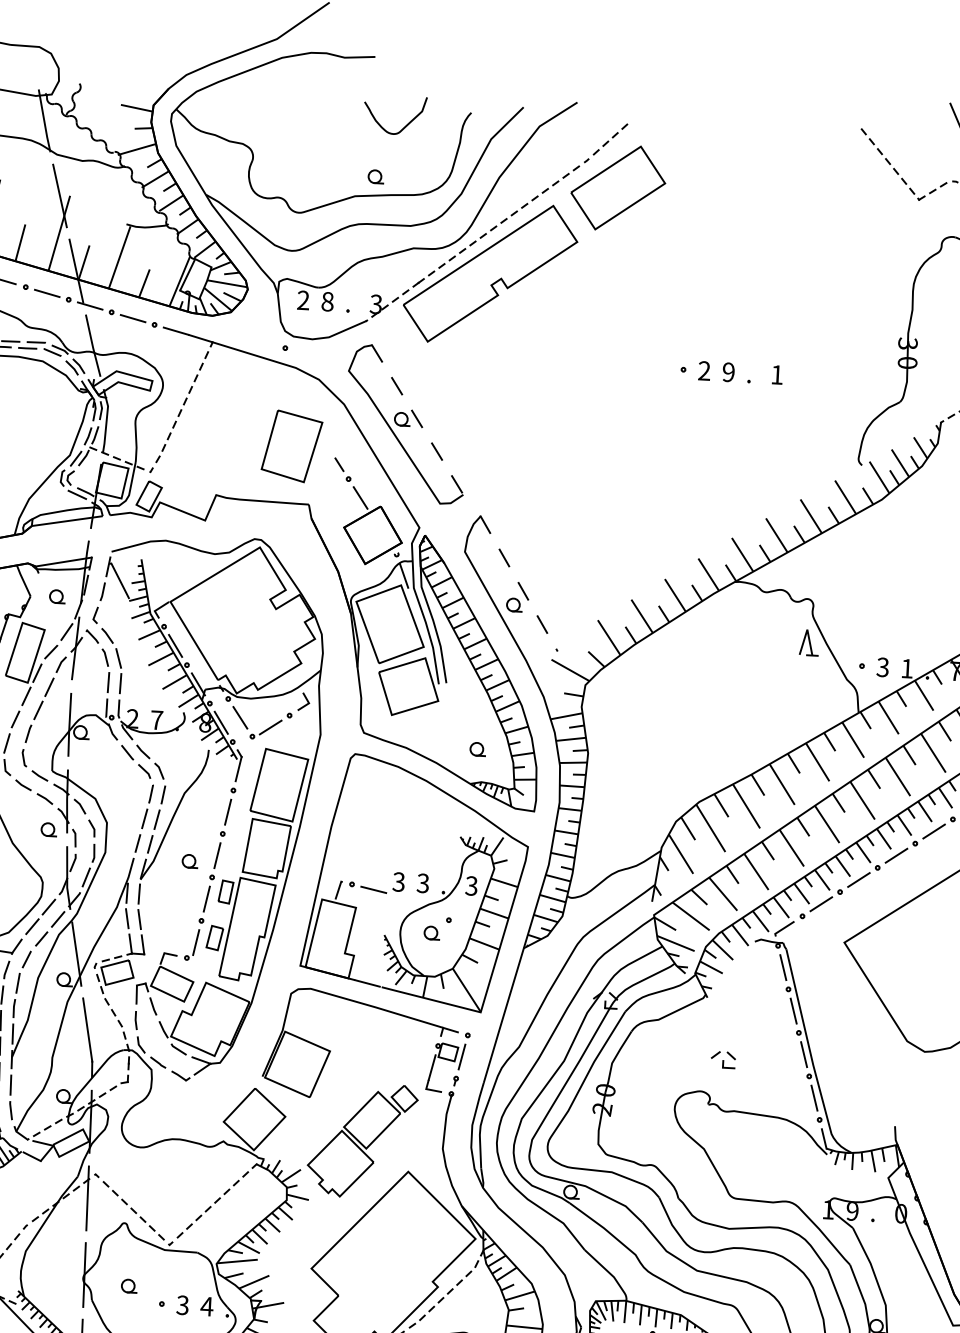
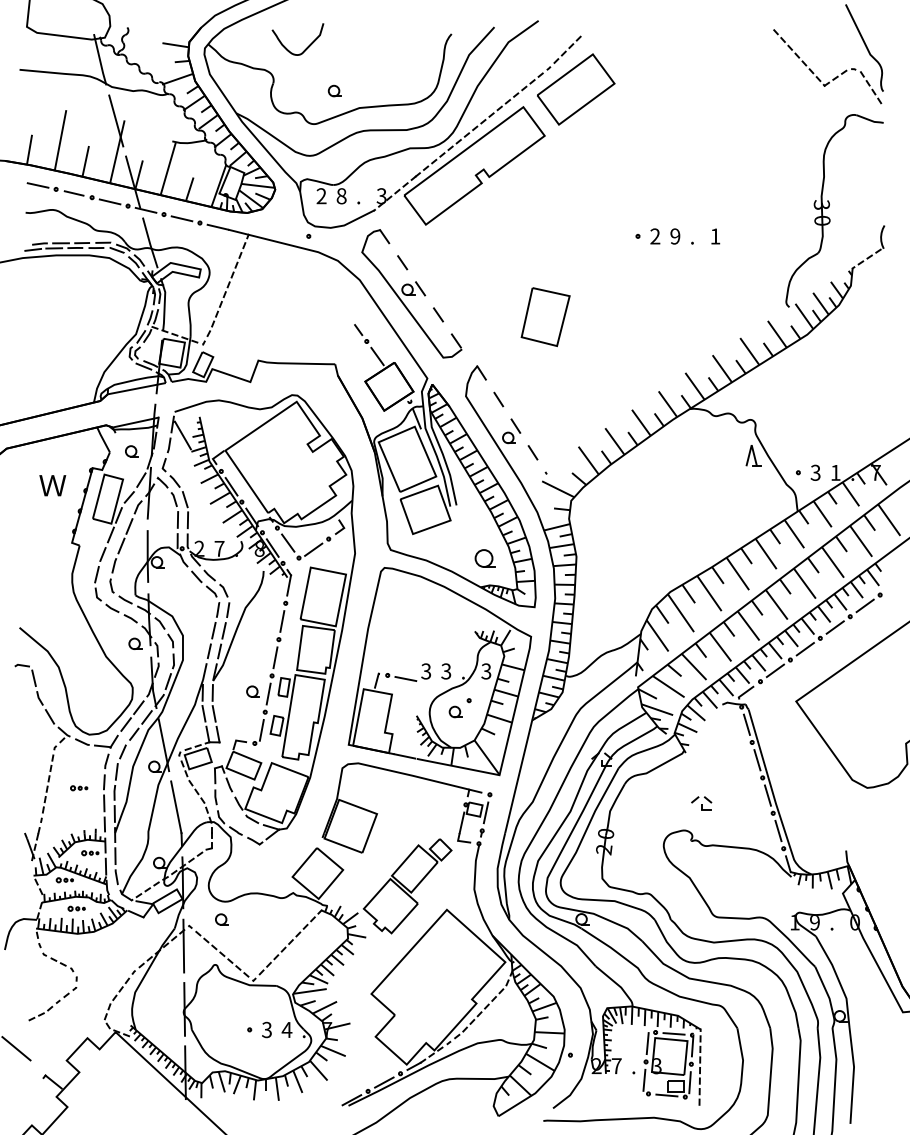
curve: (404, 125) -> (306, 47), moved
part: (375, 176) -> (334, 90), moved
part: (291, 446) -> (545, 317), moved
part: (477, 749) -> (485, 558), size x1.6
part: (189, 861) -> (252, 691), moved
part: (128, 1286) -> (221, 919), moved

